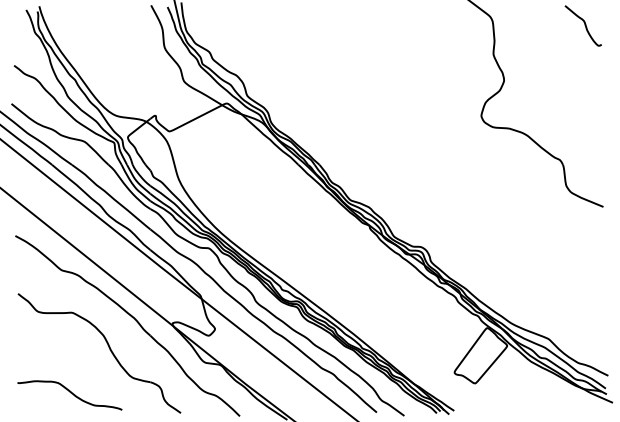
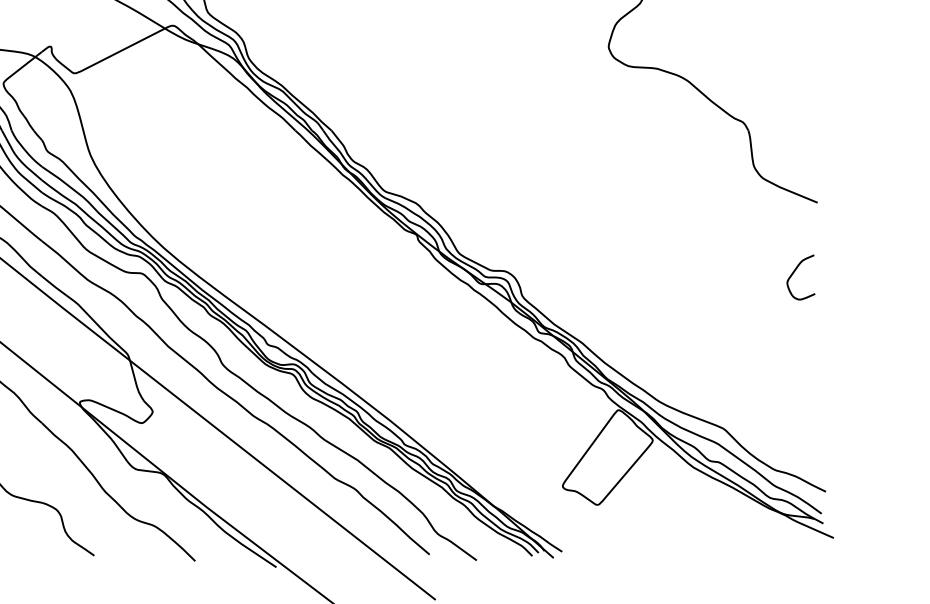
curve: (589, 249) -> (793, 275), added

